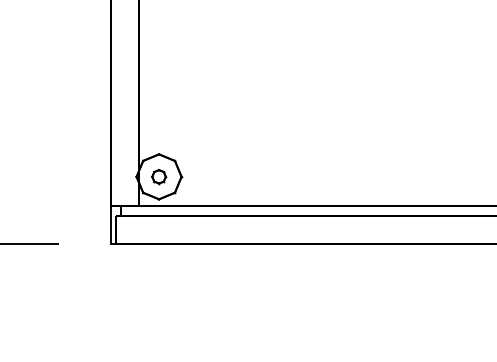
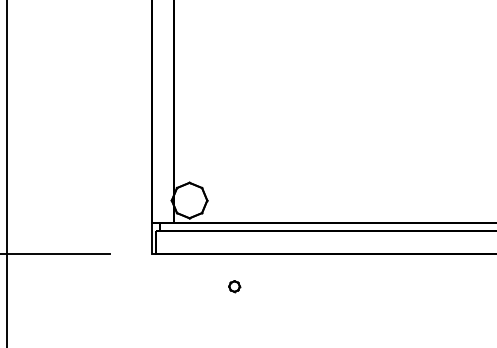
part: (158, 176) -> (234, 286), moved

